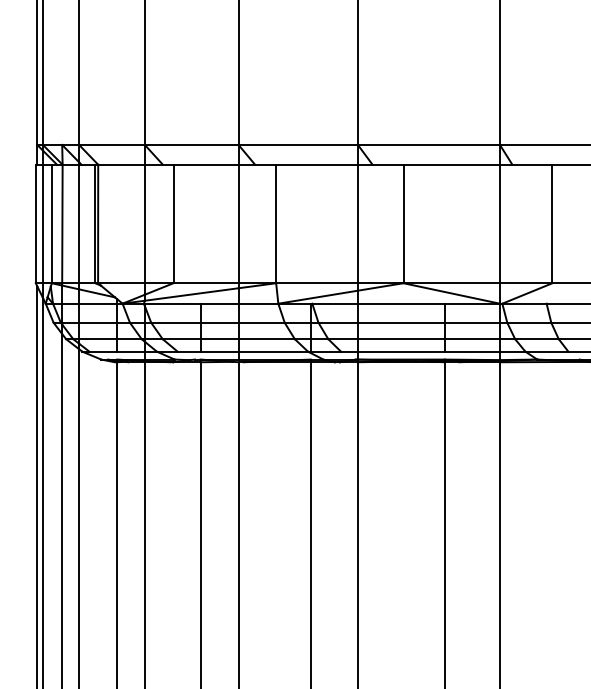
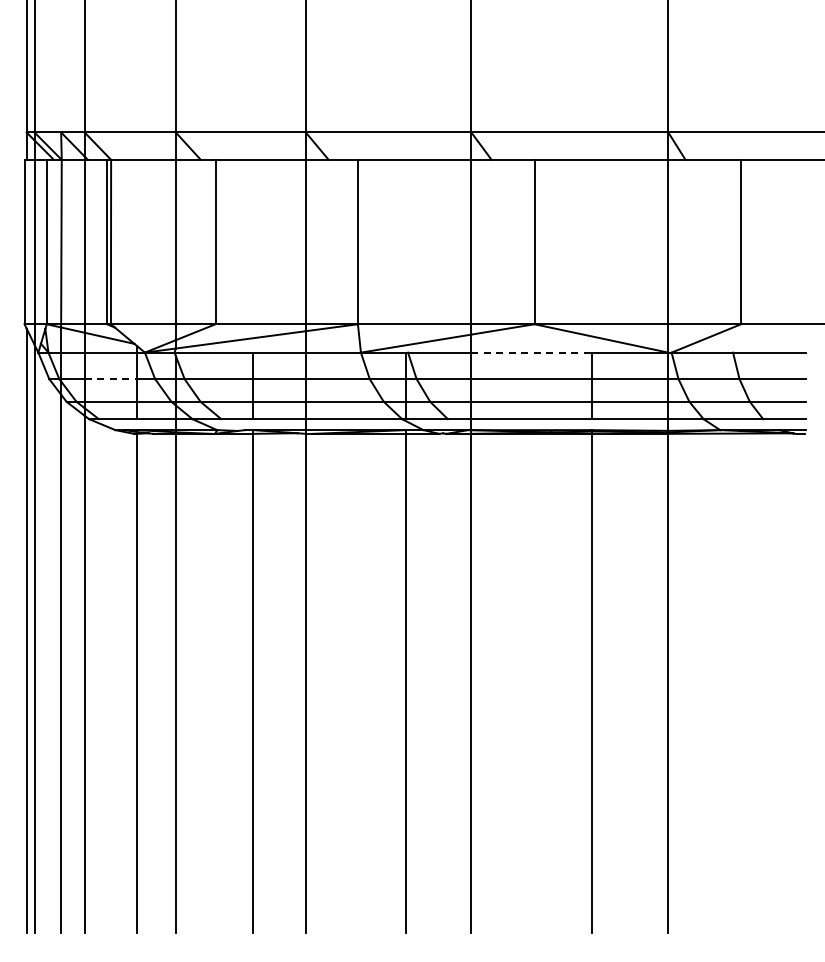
line: (402, 303) -> (532, 352), solid -> dashed
line: (98, 323) -> (111, 379), solid -> dashed

